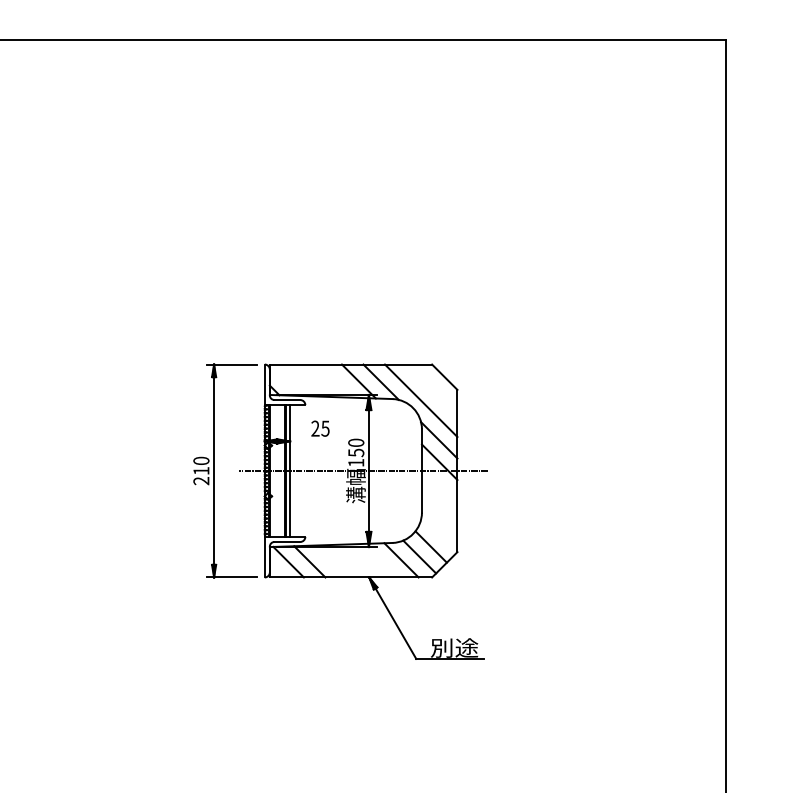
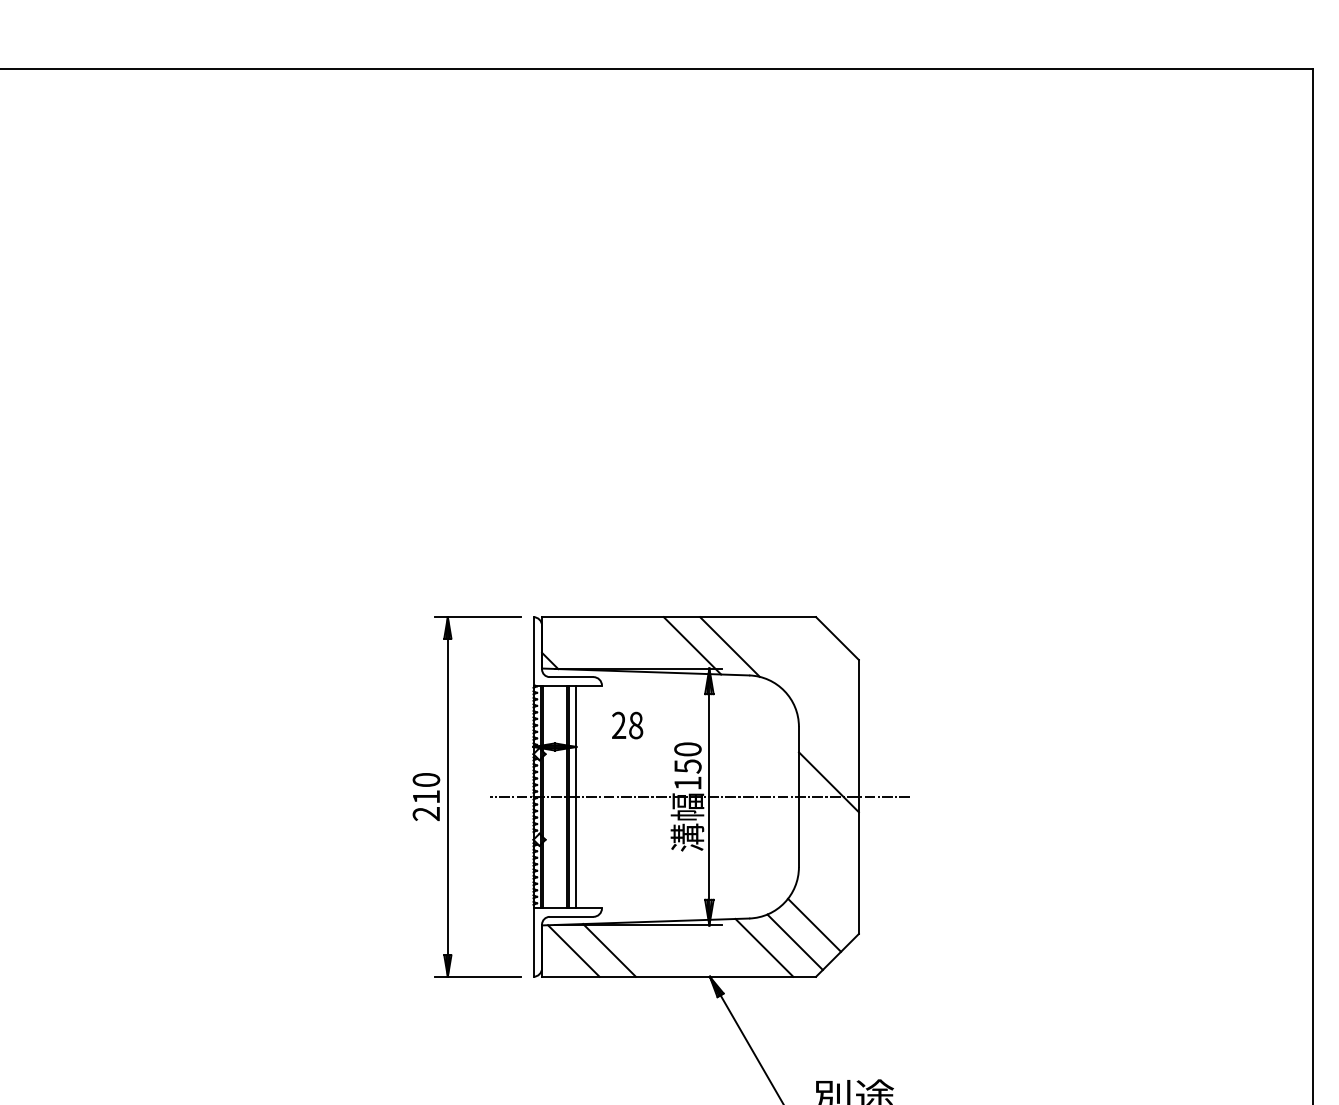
line: (420, 400) -> (796, 677), removed
text: (325, 428) -> (636, 725), 25 -> 28
line: (439, 440) -> (828, 745), removed

